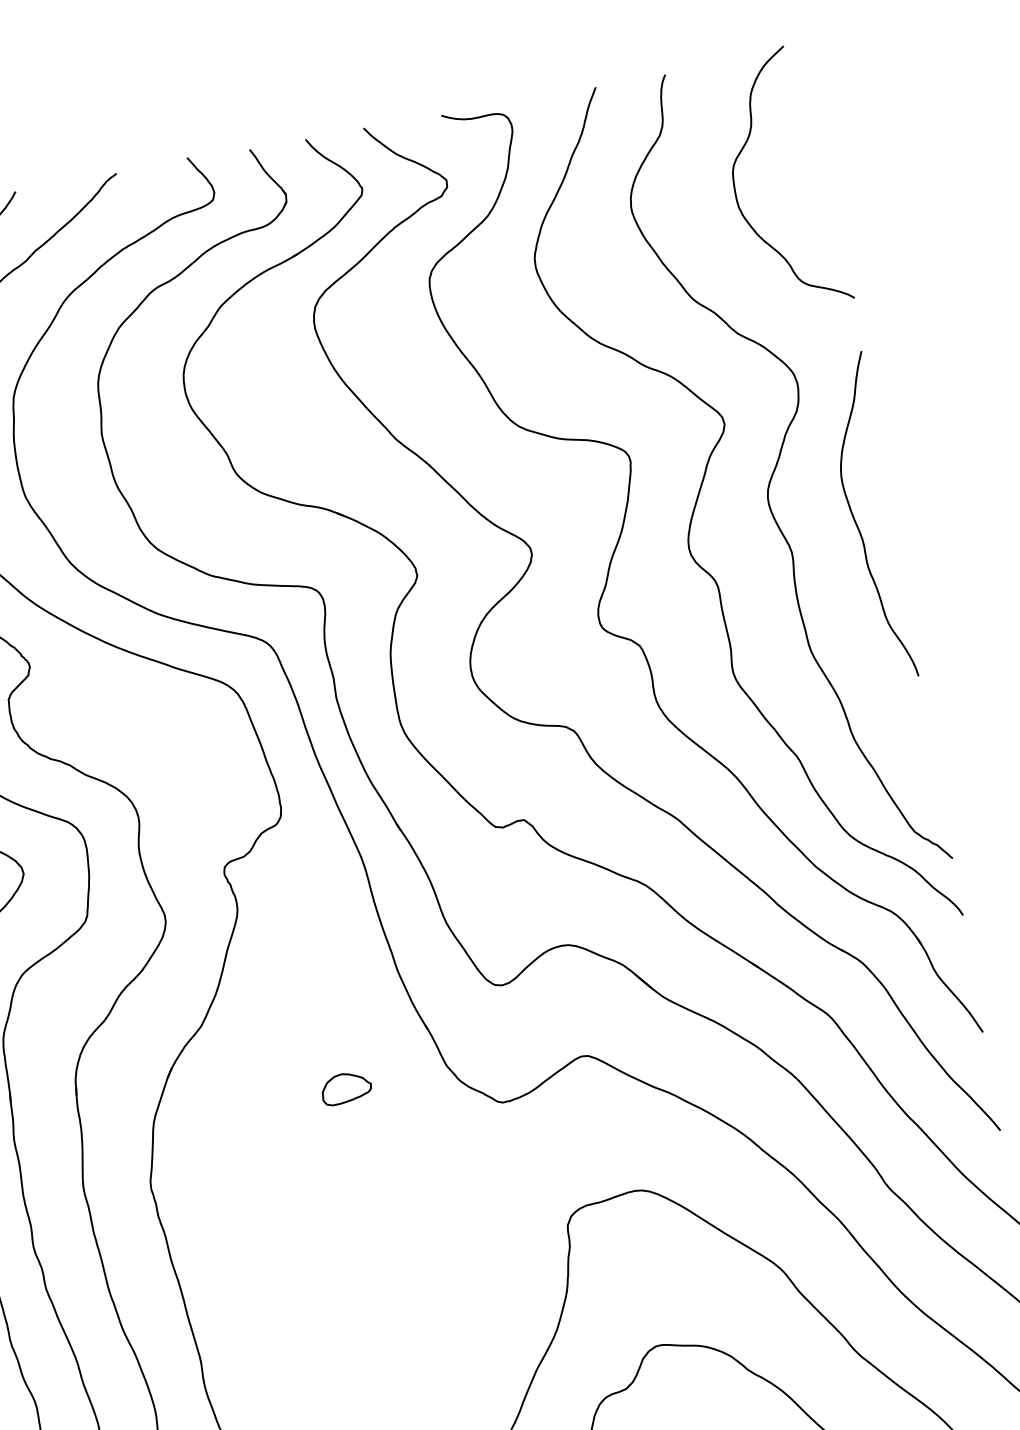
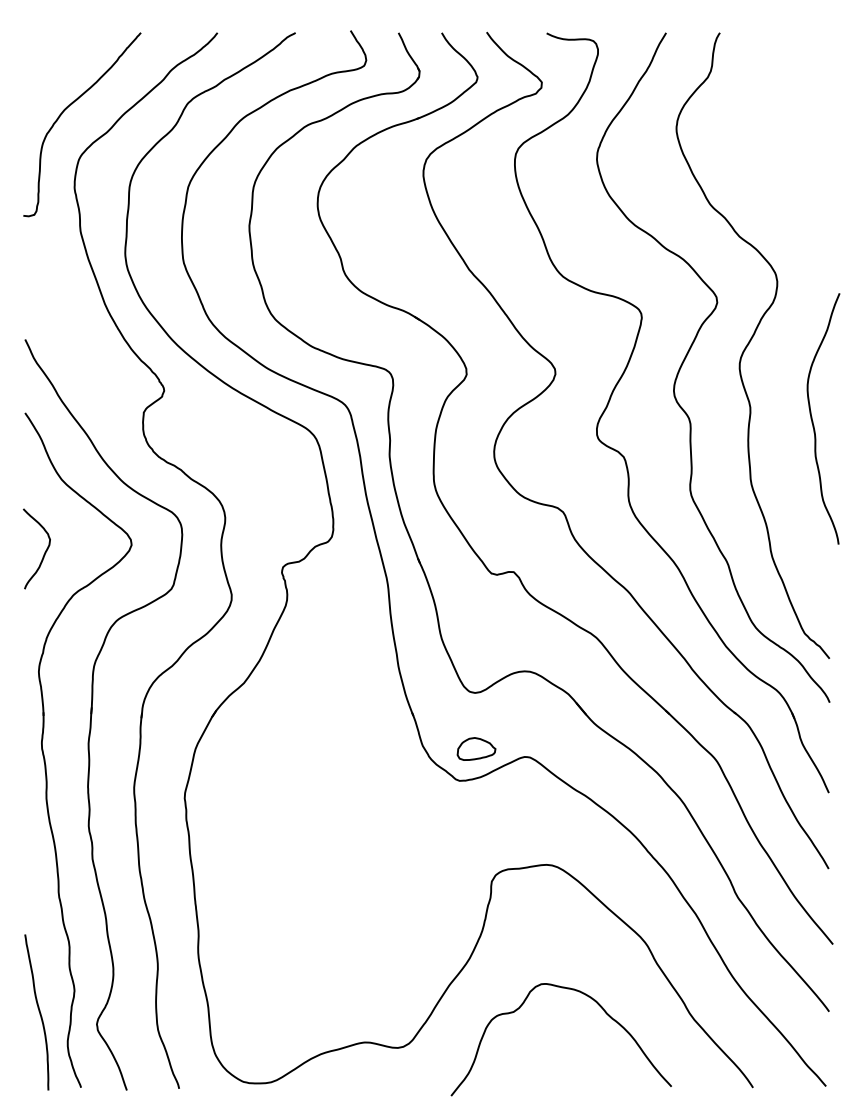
curve: (735, 187) -> (757, 126), removed
curve: (857, 522) -> (813, 421), moved
part: (346, 1087) -> (476, 748), moved

